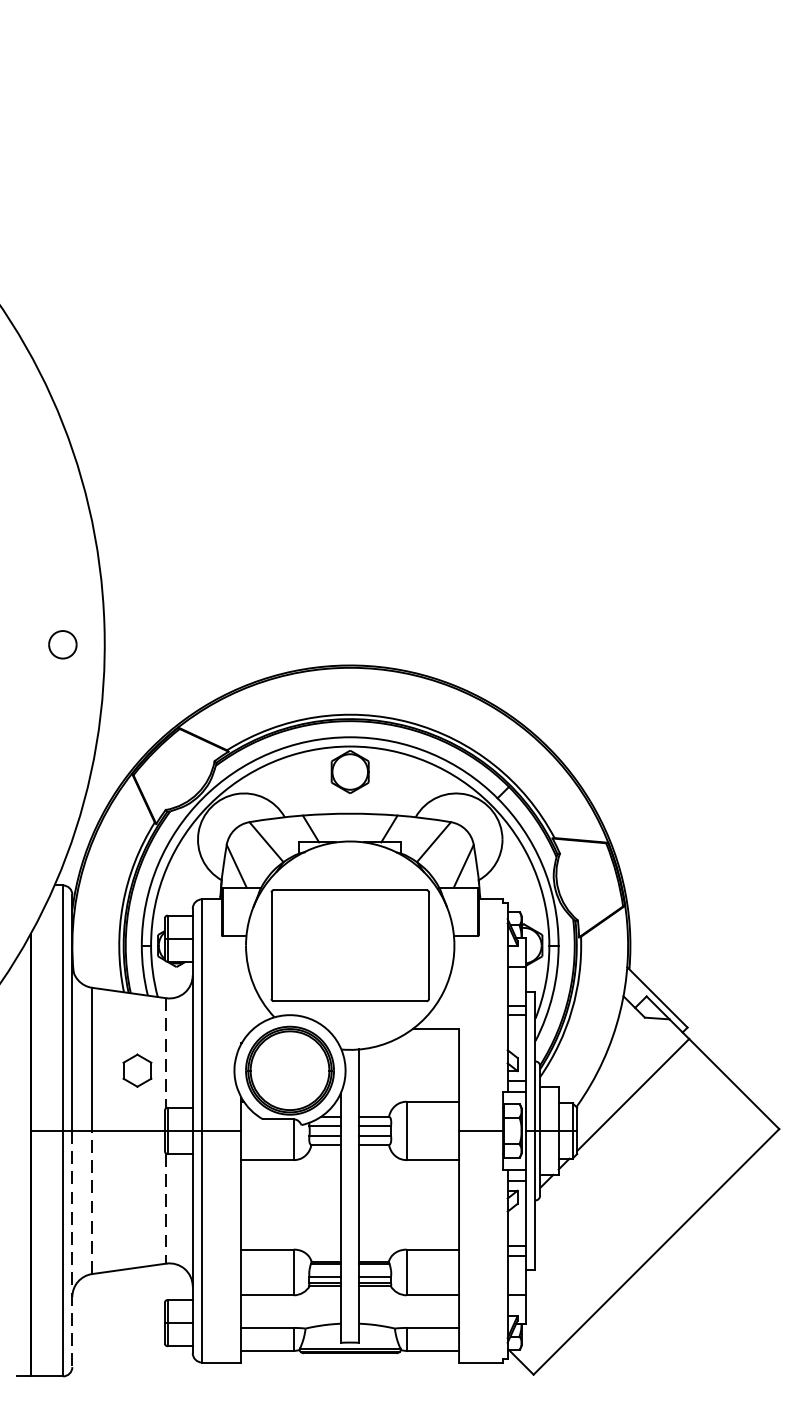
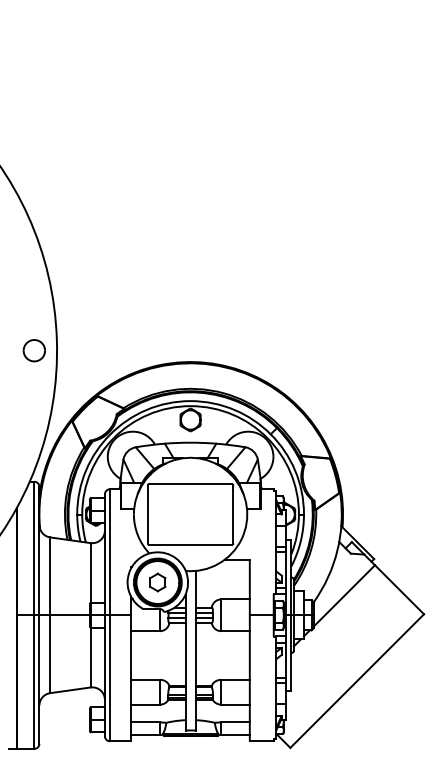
part: (61, 644) -> (33, 350), size x1.43
line: (166, 1054) -> (90, 573), dashed -> solid
part: (136, 1070) -> (157, 582), moved
line: (92, 1203) -> (50, 654), dashed -> solid
line: (166, 1208) -> (90, 657), dashed -> solid
line: (72, 1250) -> (39, 680), dashed -> solid

